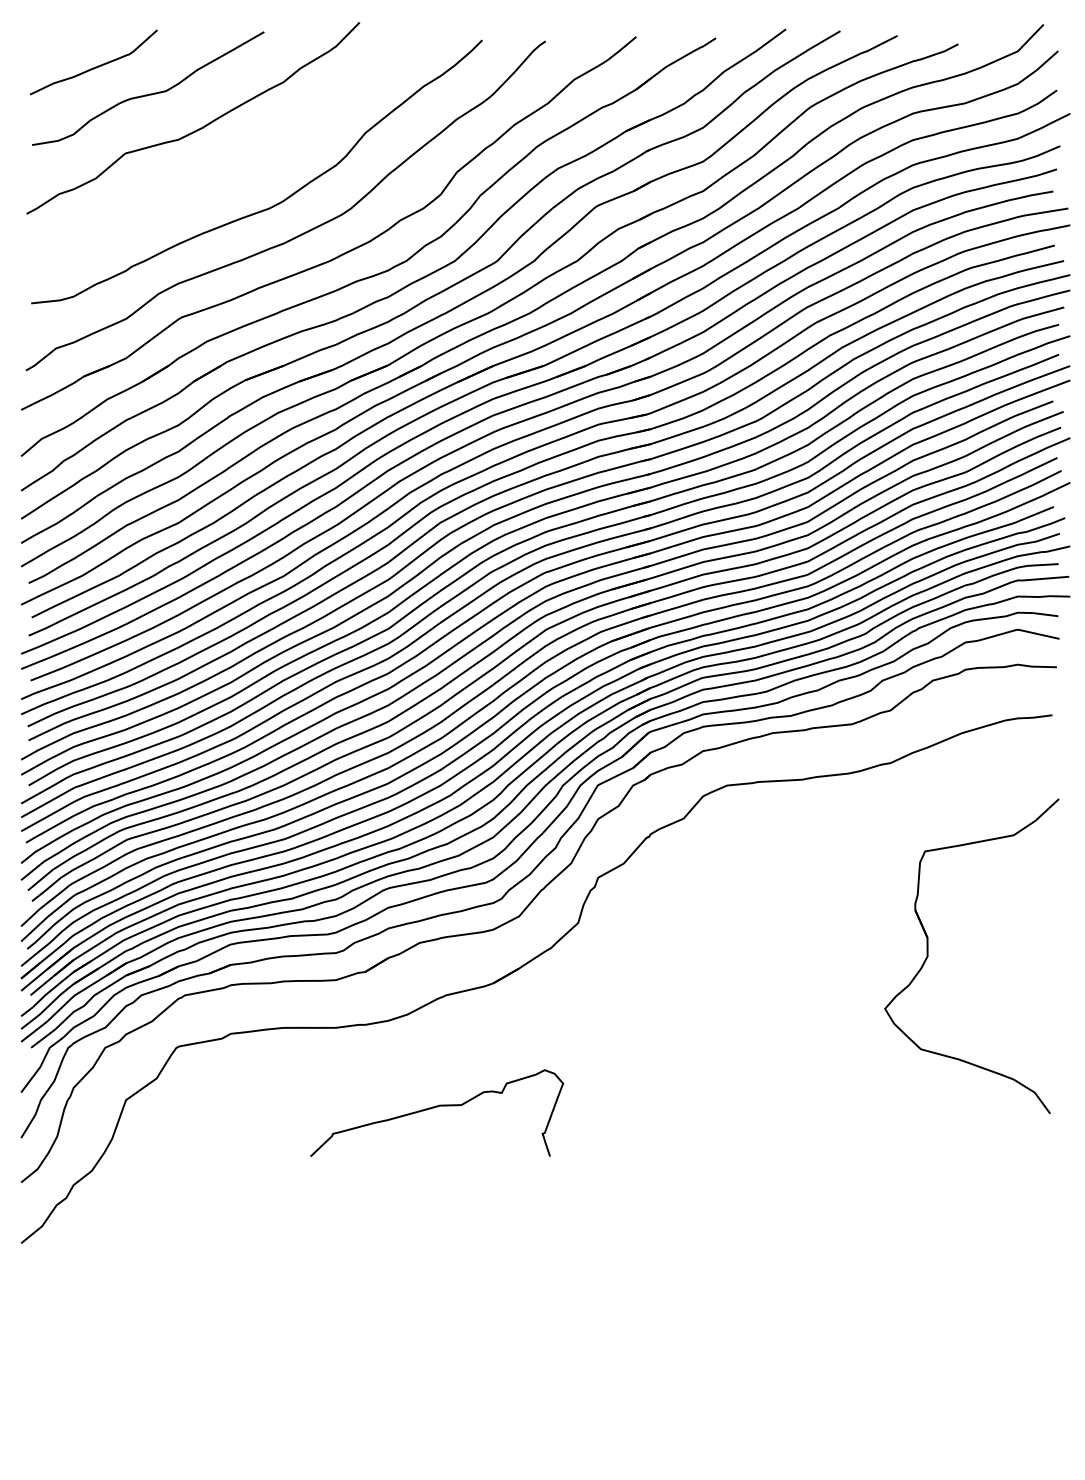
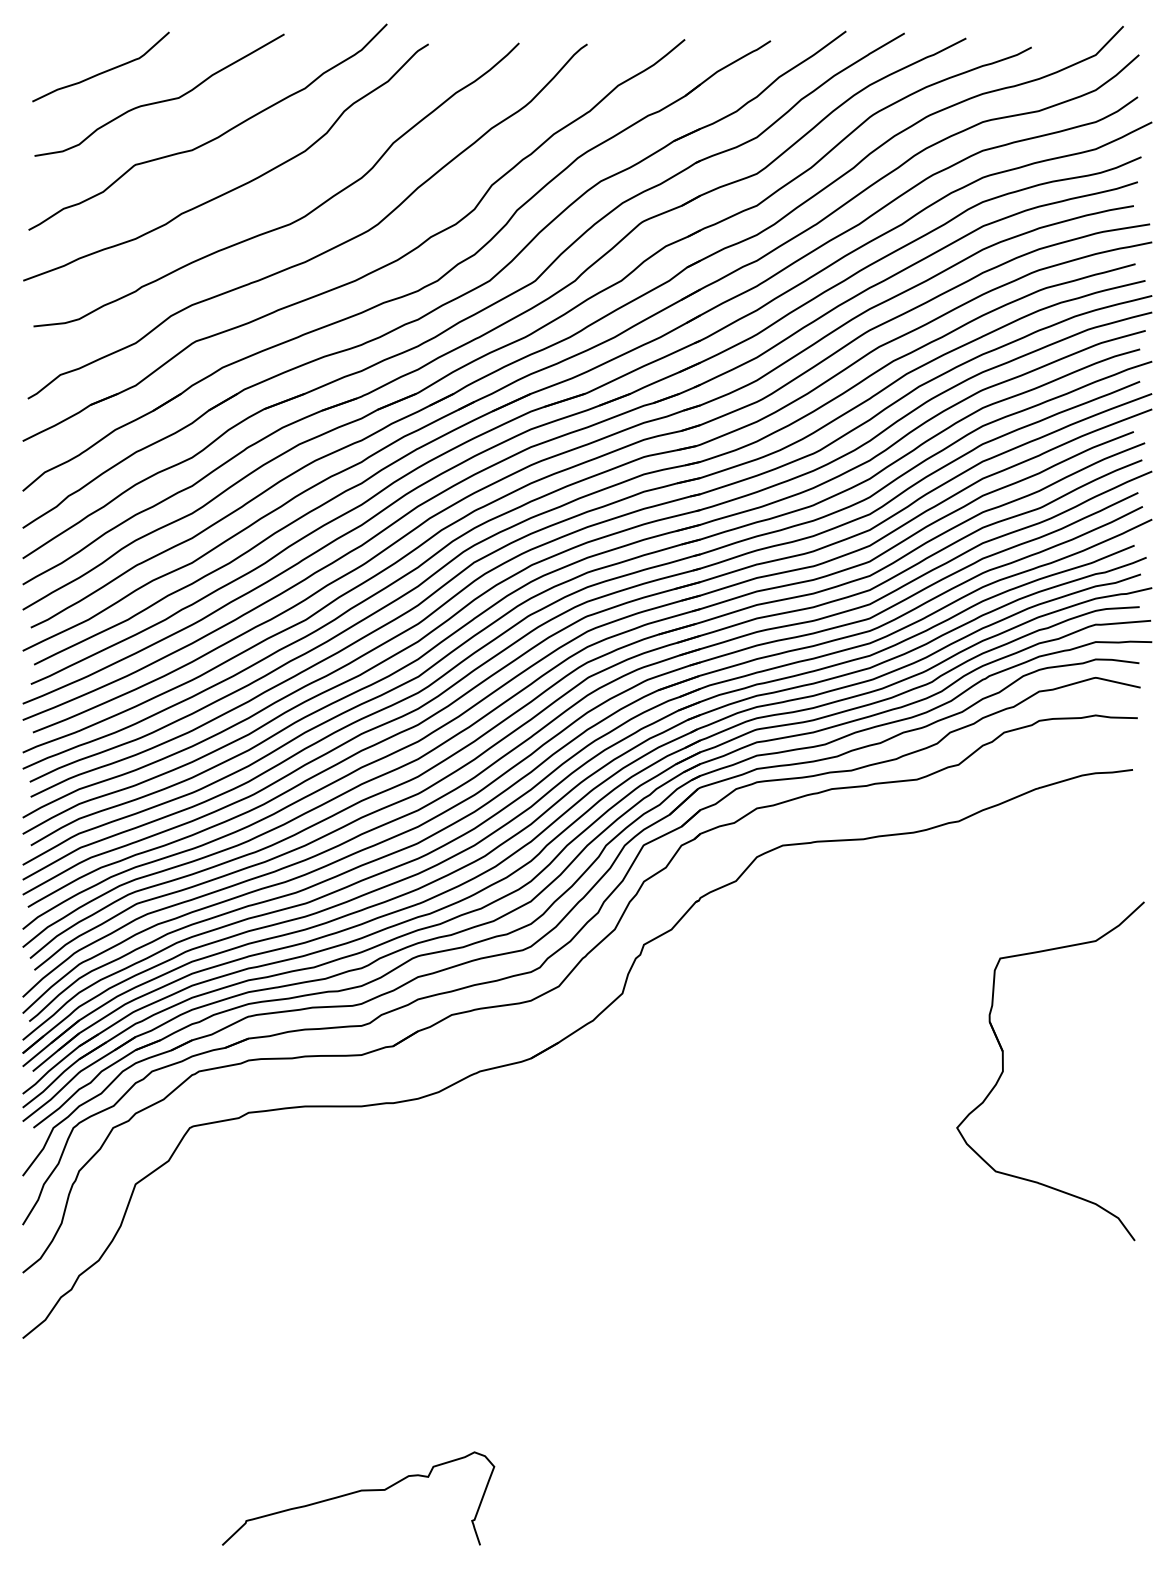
curve: (220, 173) -> (237, 186), added
part: (928, 955) -> (1003, 1070), moved
curve: (437, 1107) -> (358, 1492), moved

